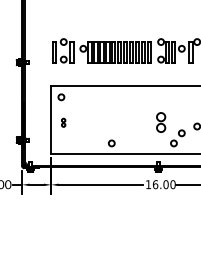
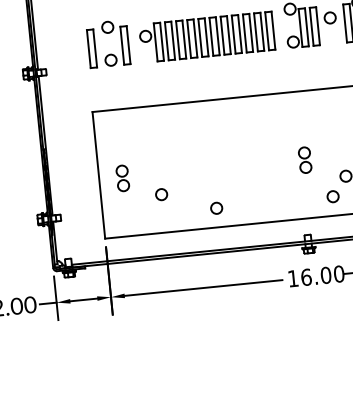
circle: (61, 97) -> (161, 194), moved
part: (63, 122) -> (122, 178), size x1.67
part: (160, 122) -> (304, 159), size x0.71

